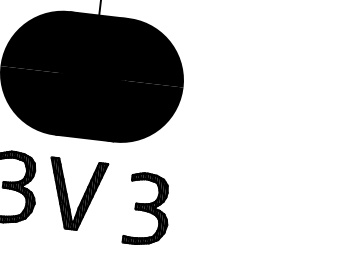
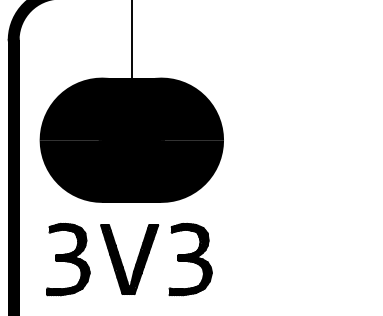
part: (147, 209) -> (190, 259), moved

